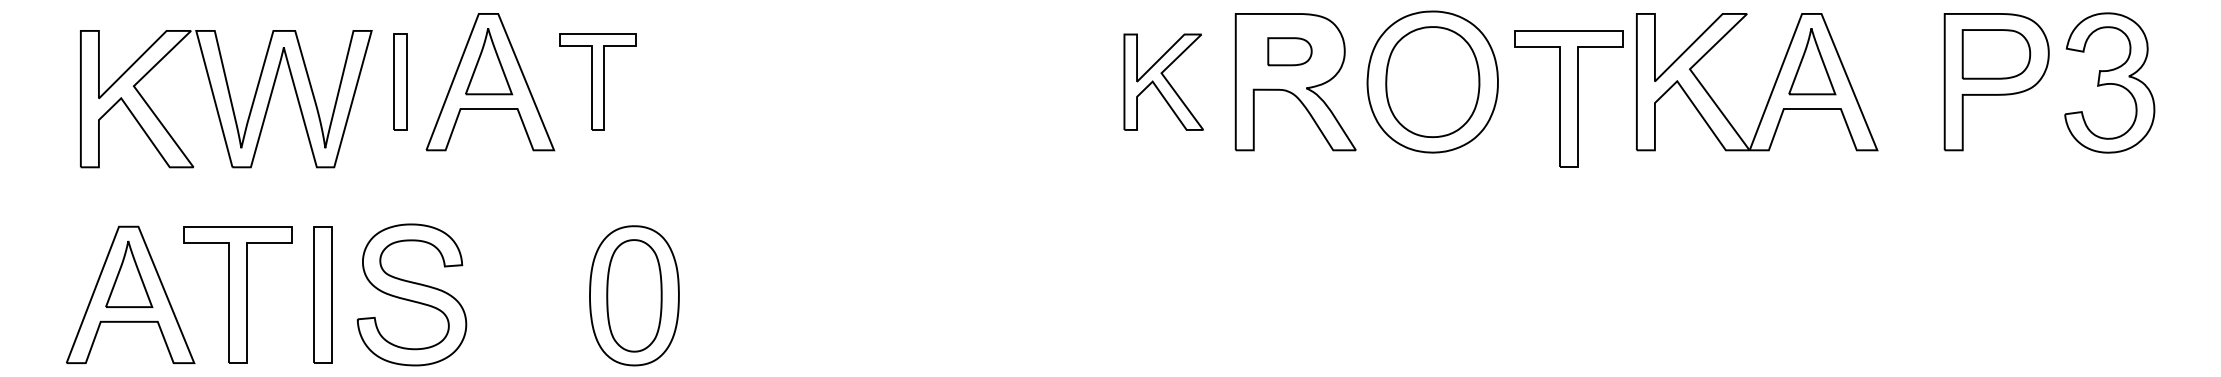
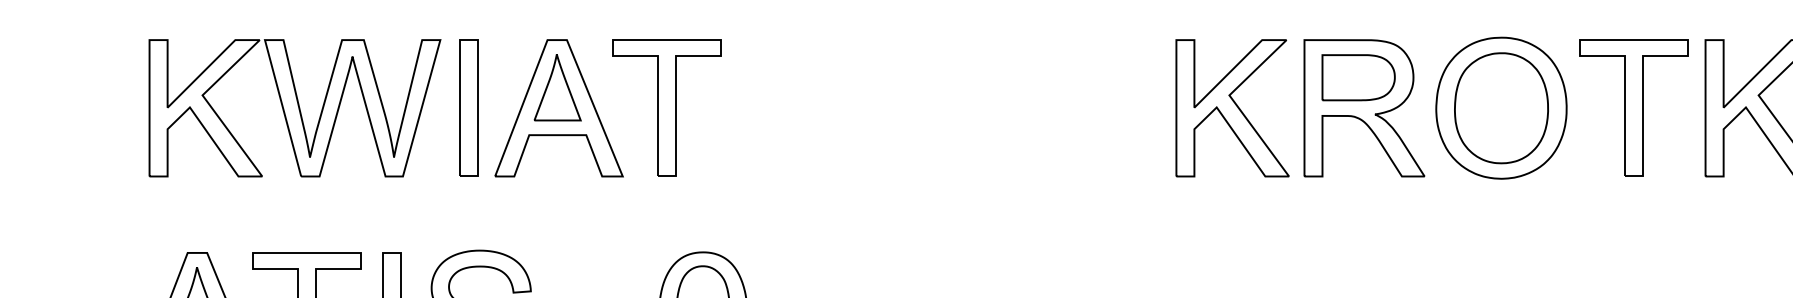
part: (1289, 51) -> (1358, 77), size x1.67
part: (400, 81) -> (469, 107), size x1.43
part: (597, 81) -> (666, 107), size x1.43
part: (1163, 82) -> (1232, 108), size x1.43
part: (1568, 98) -> (1633, 107), moved
part: (226, 99) -> (295, 108), moved

